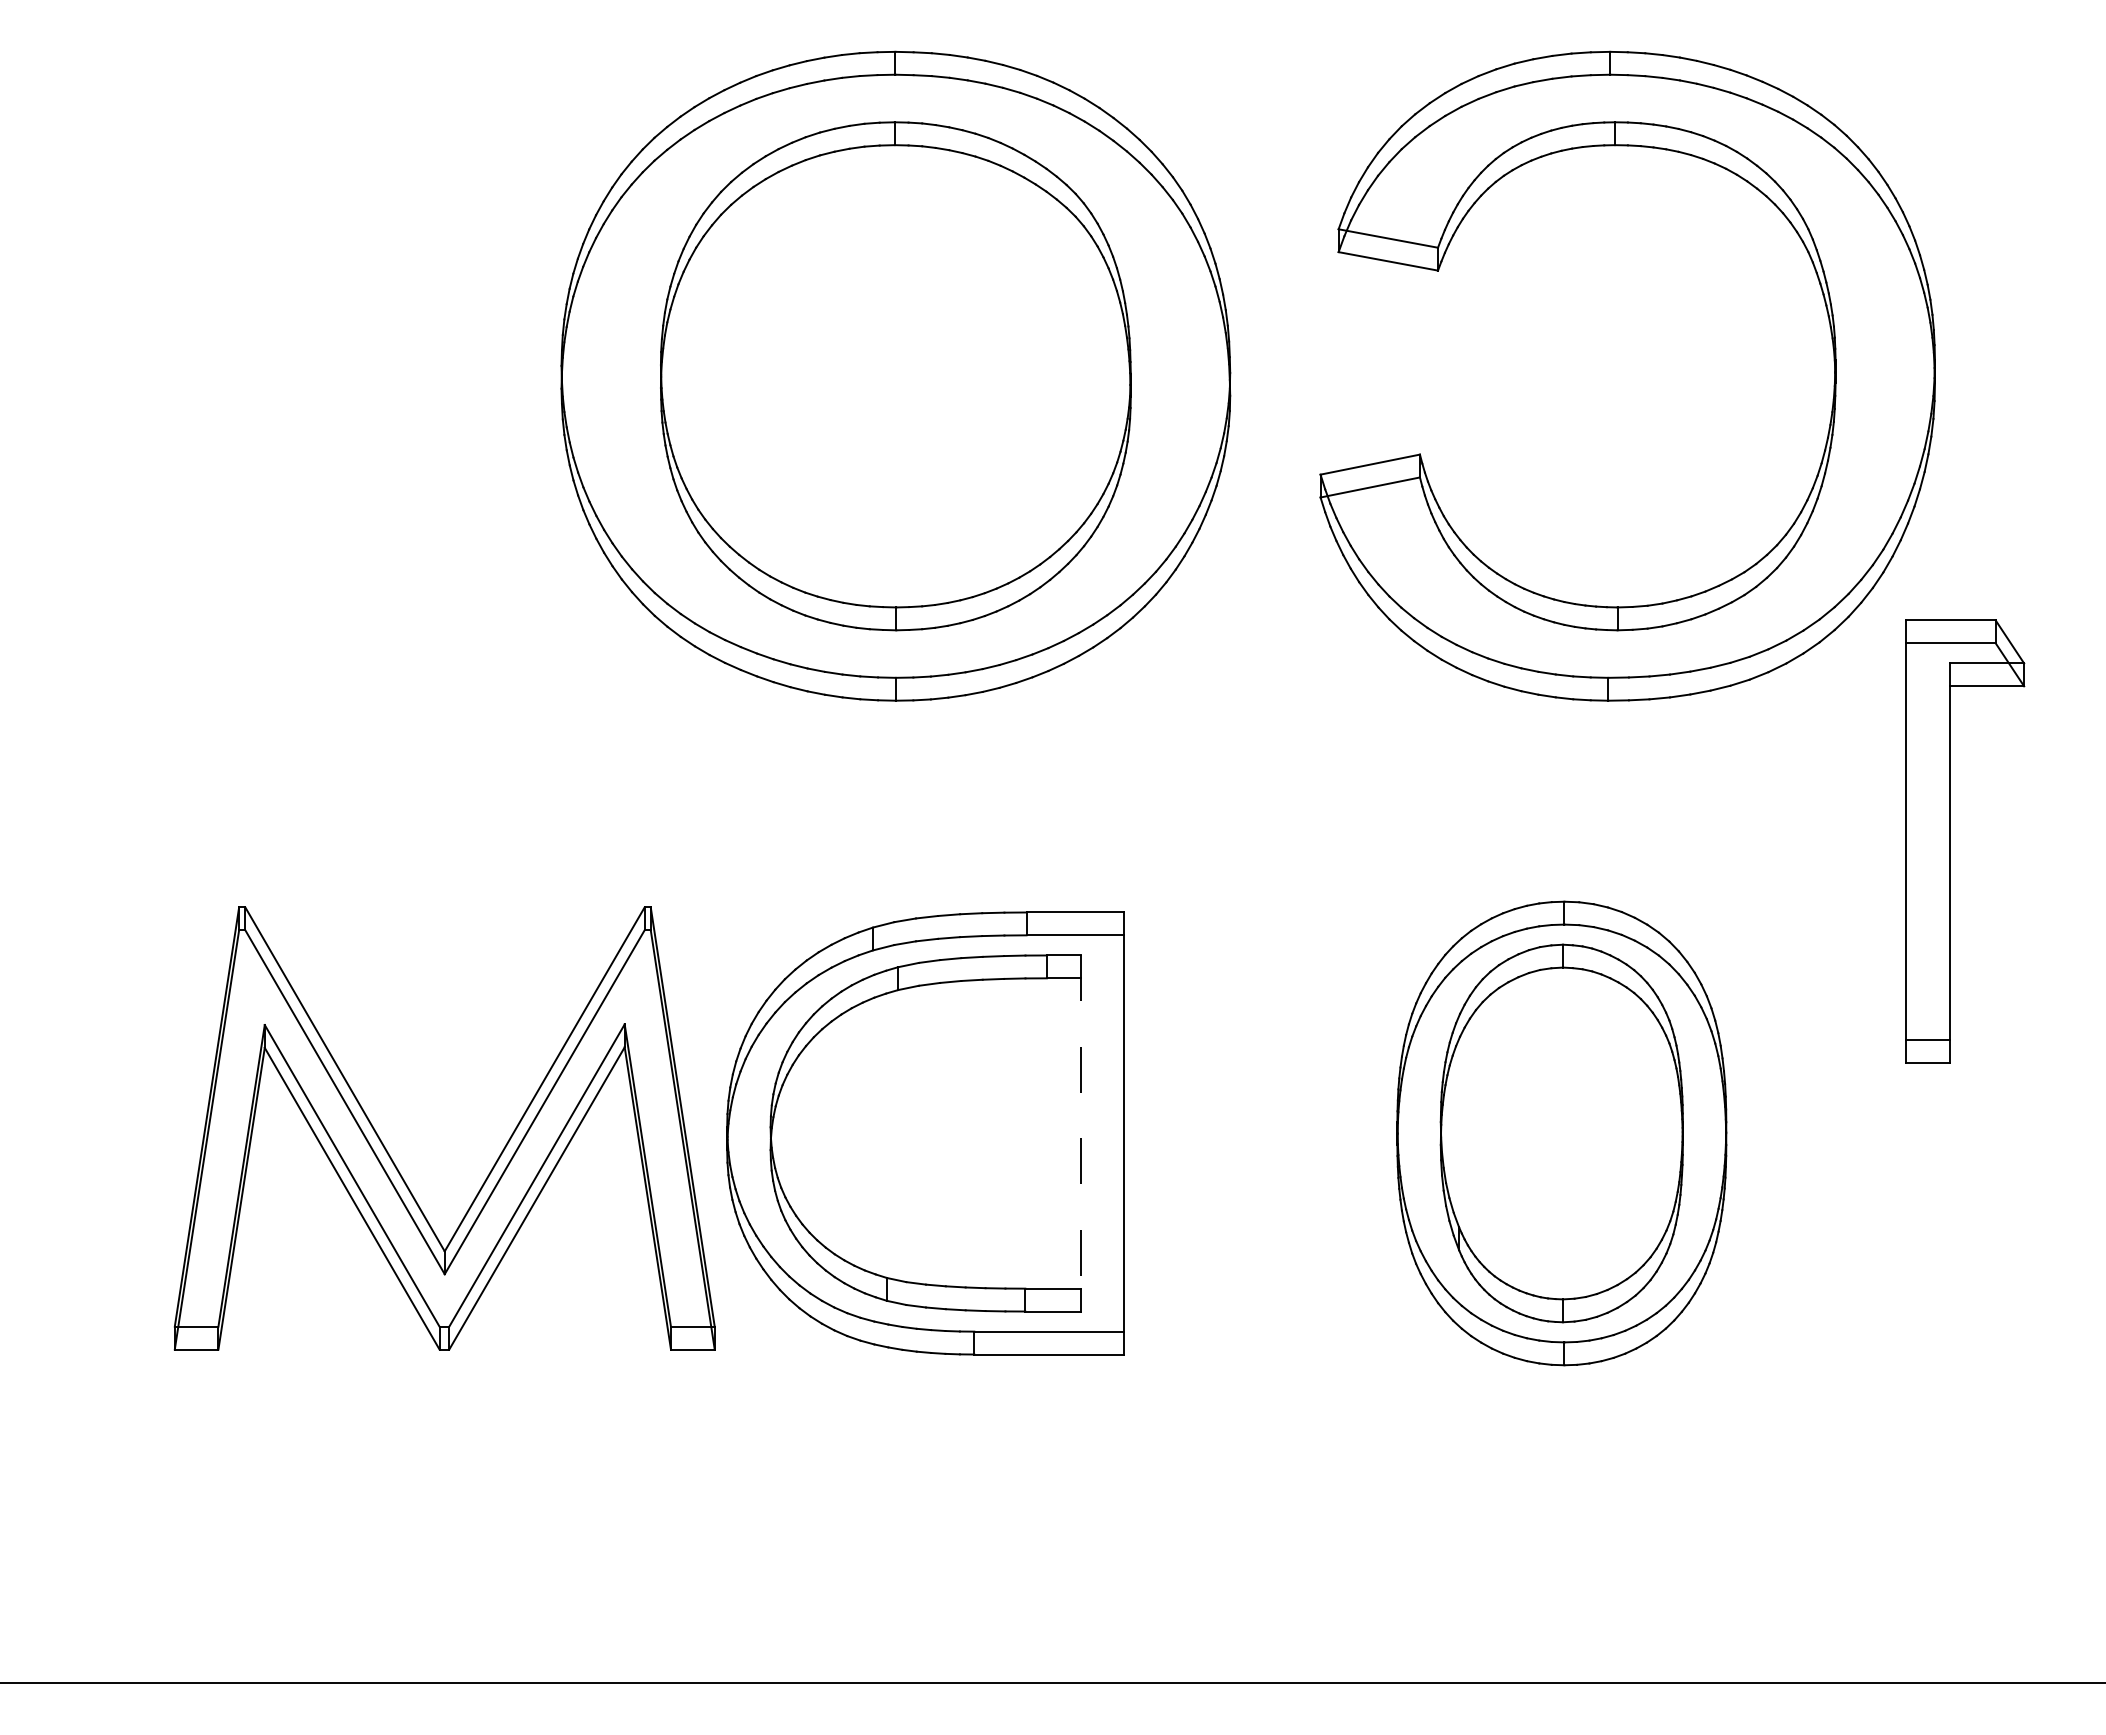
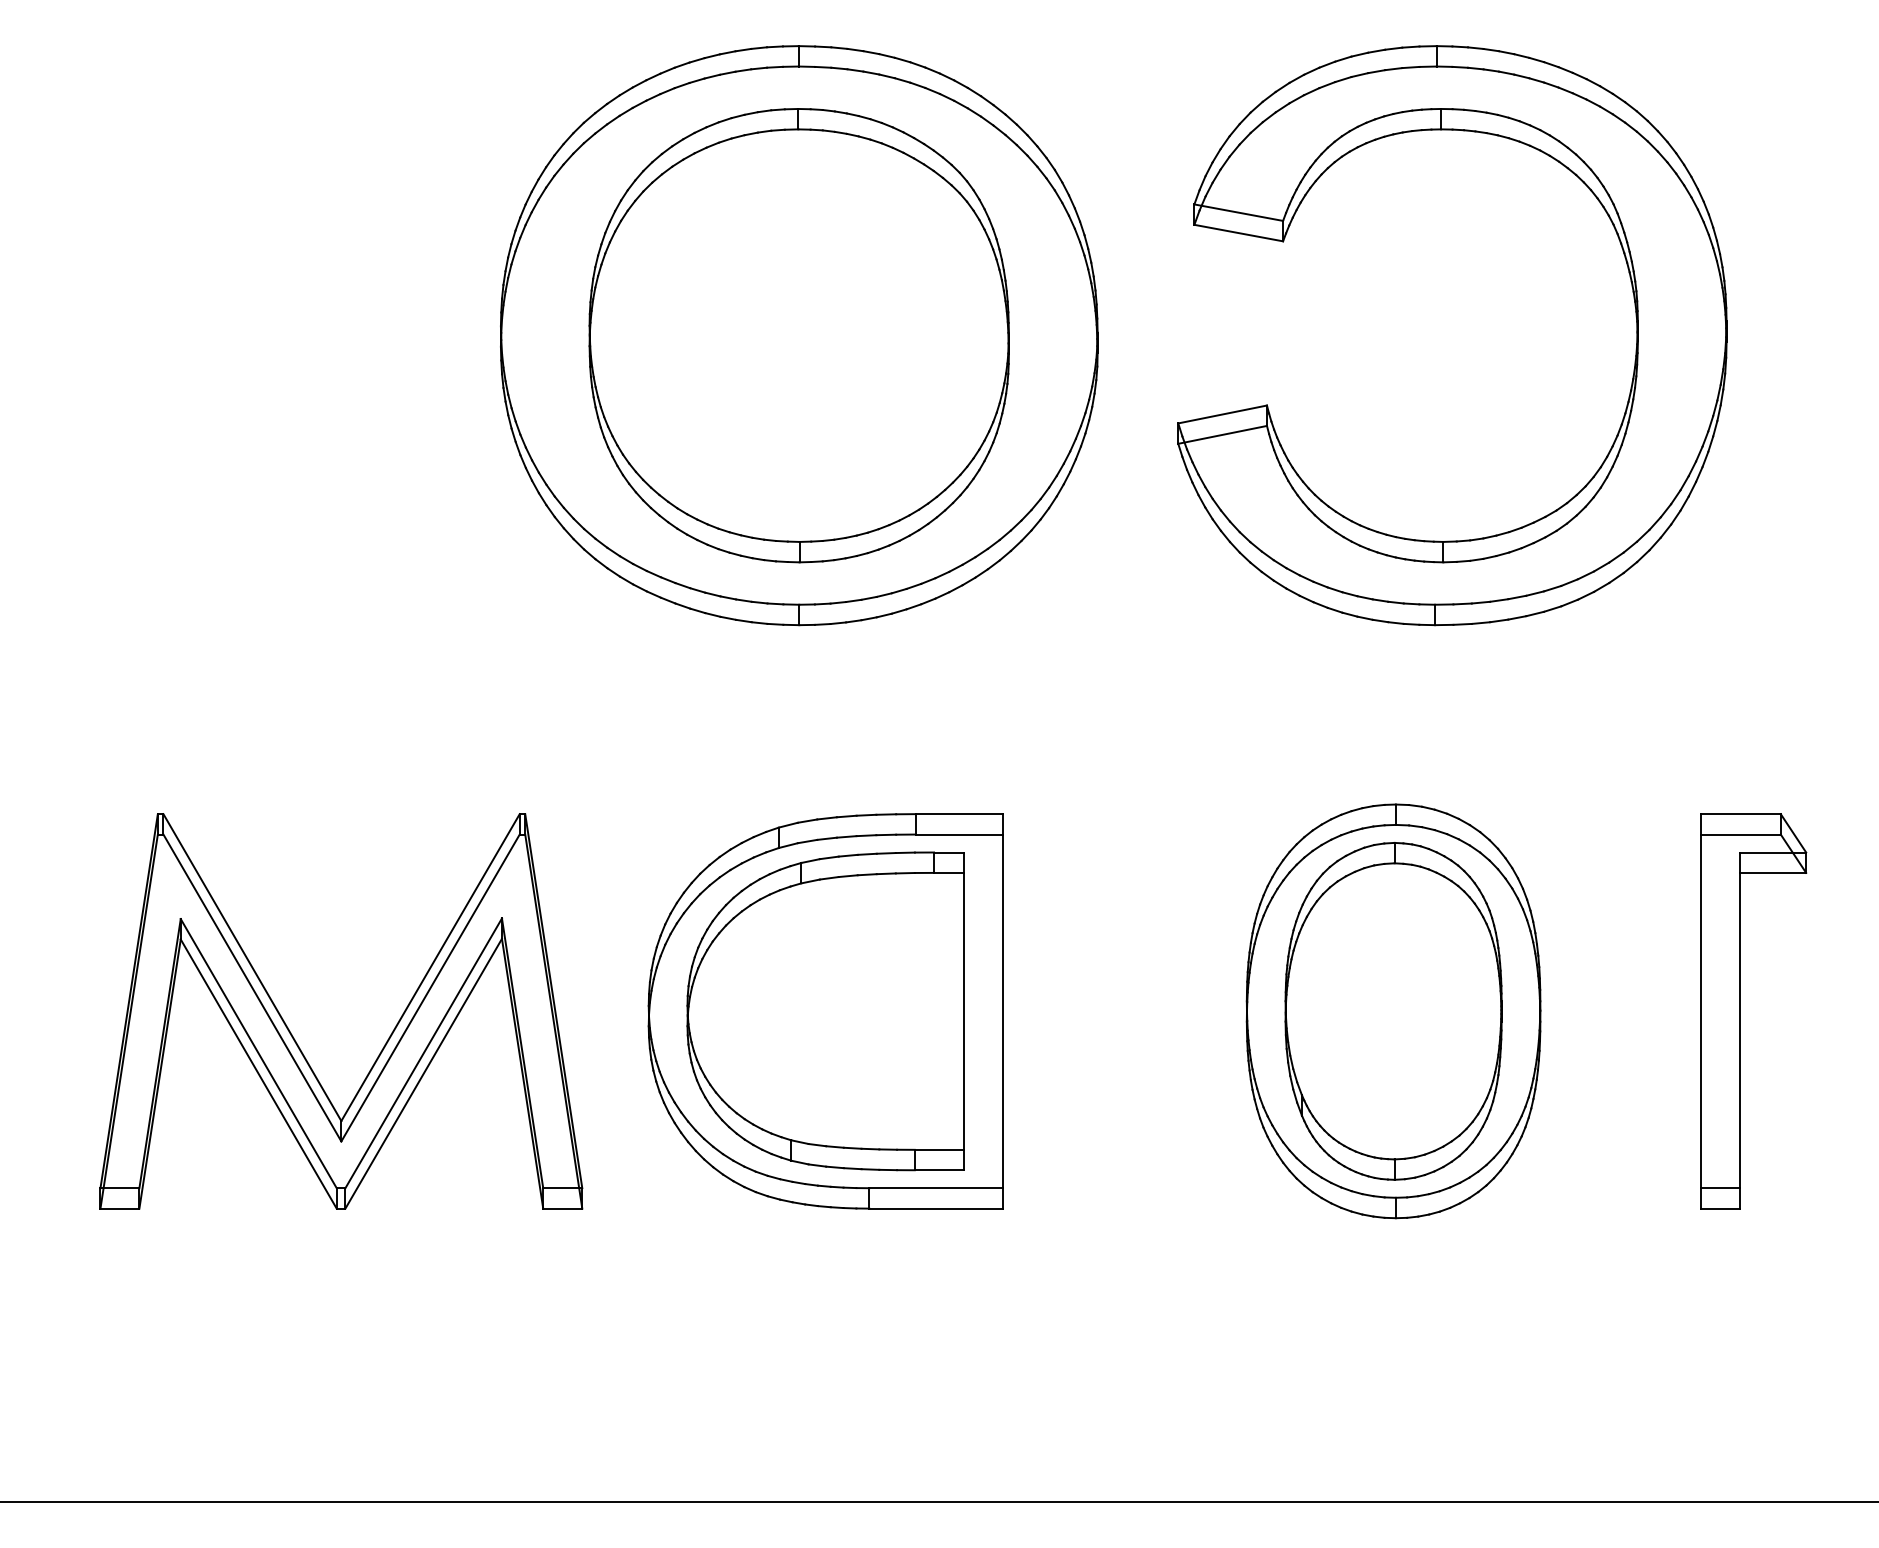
part: (1950, 841) -> (1740, 1011), moved
line: (1080, 1122) -> (964, 1001), dashed -> solid
part: (393, 1160) -> (295, 1039), moved

